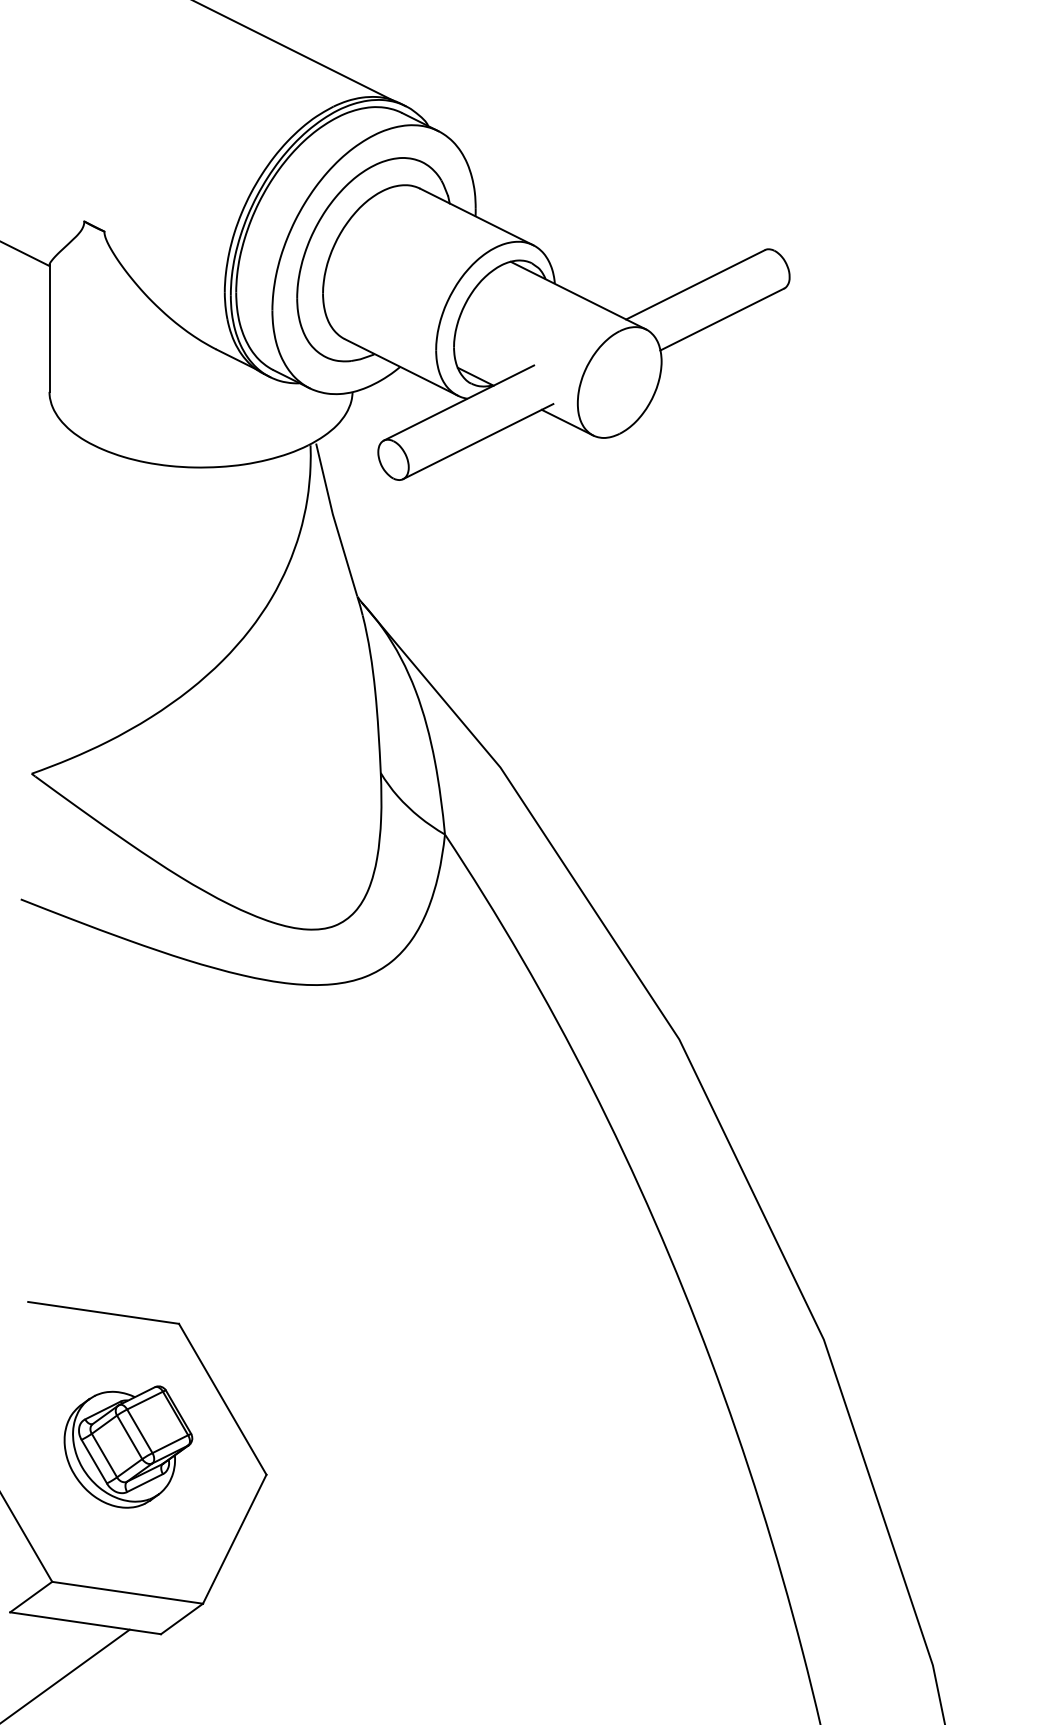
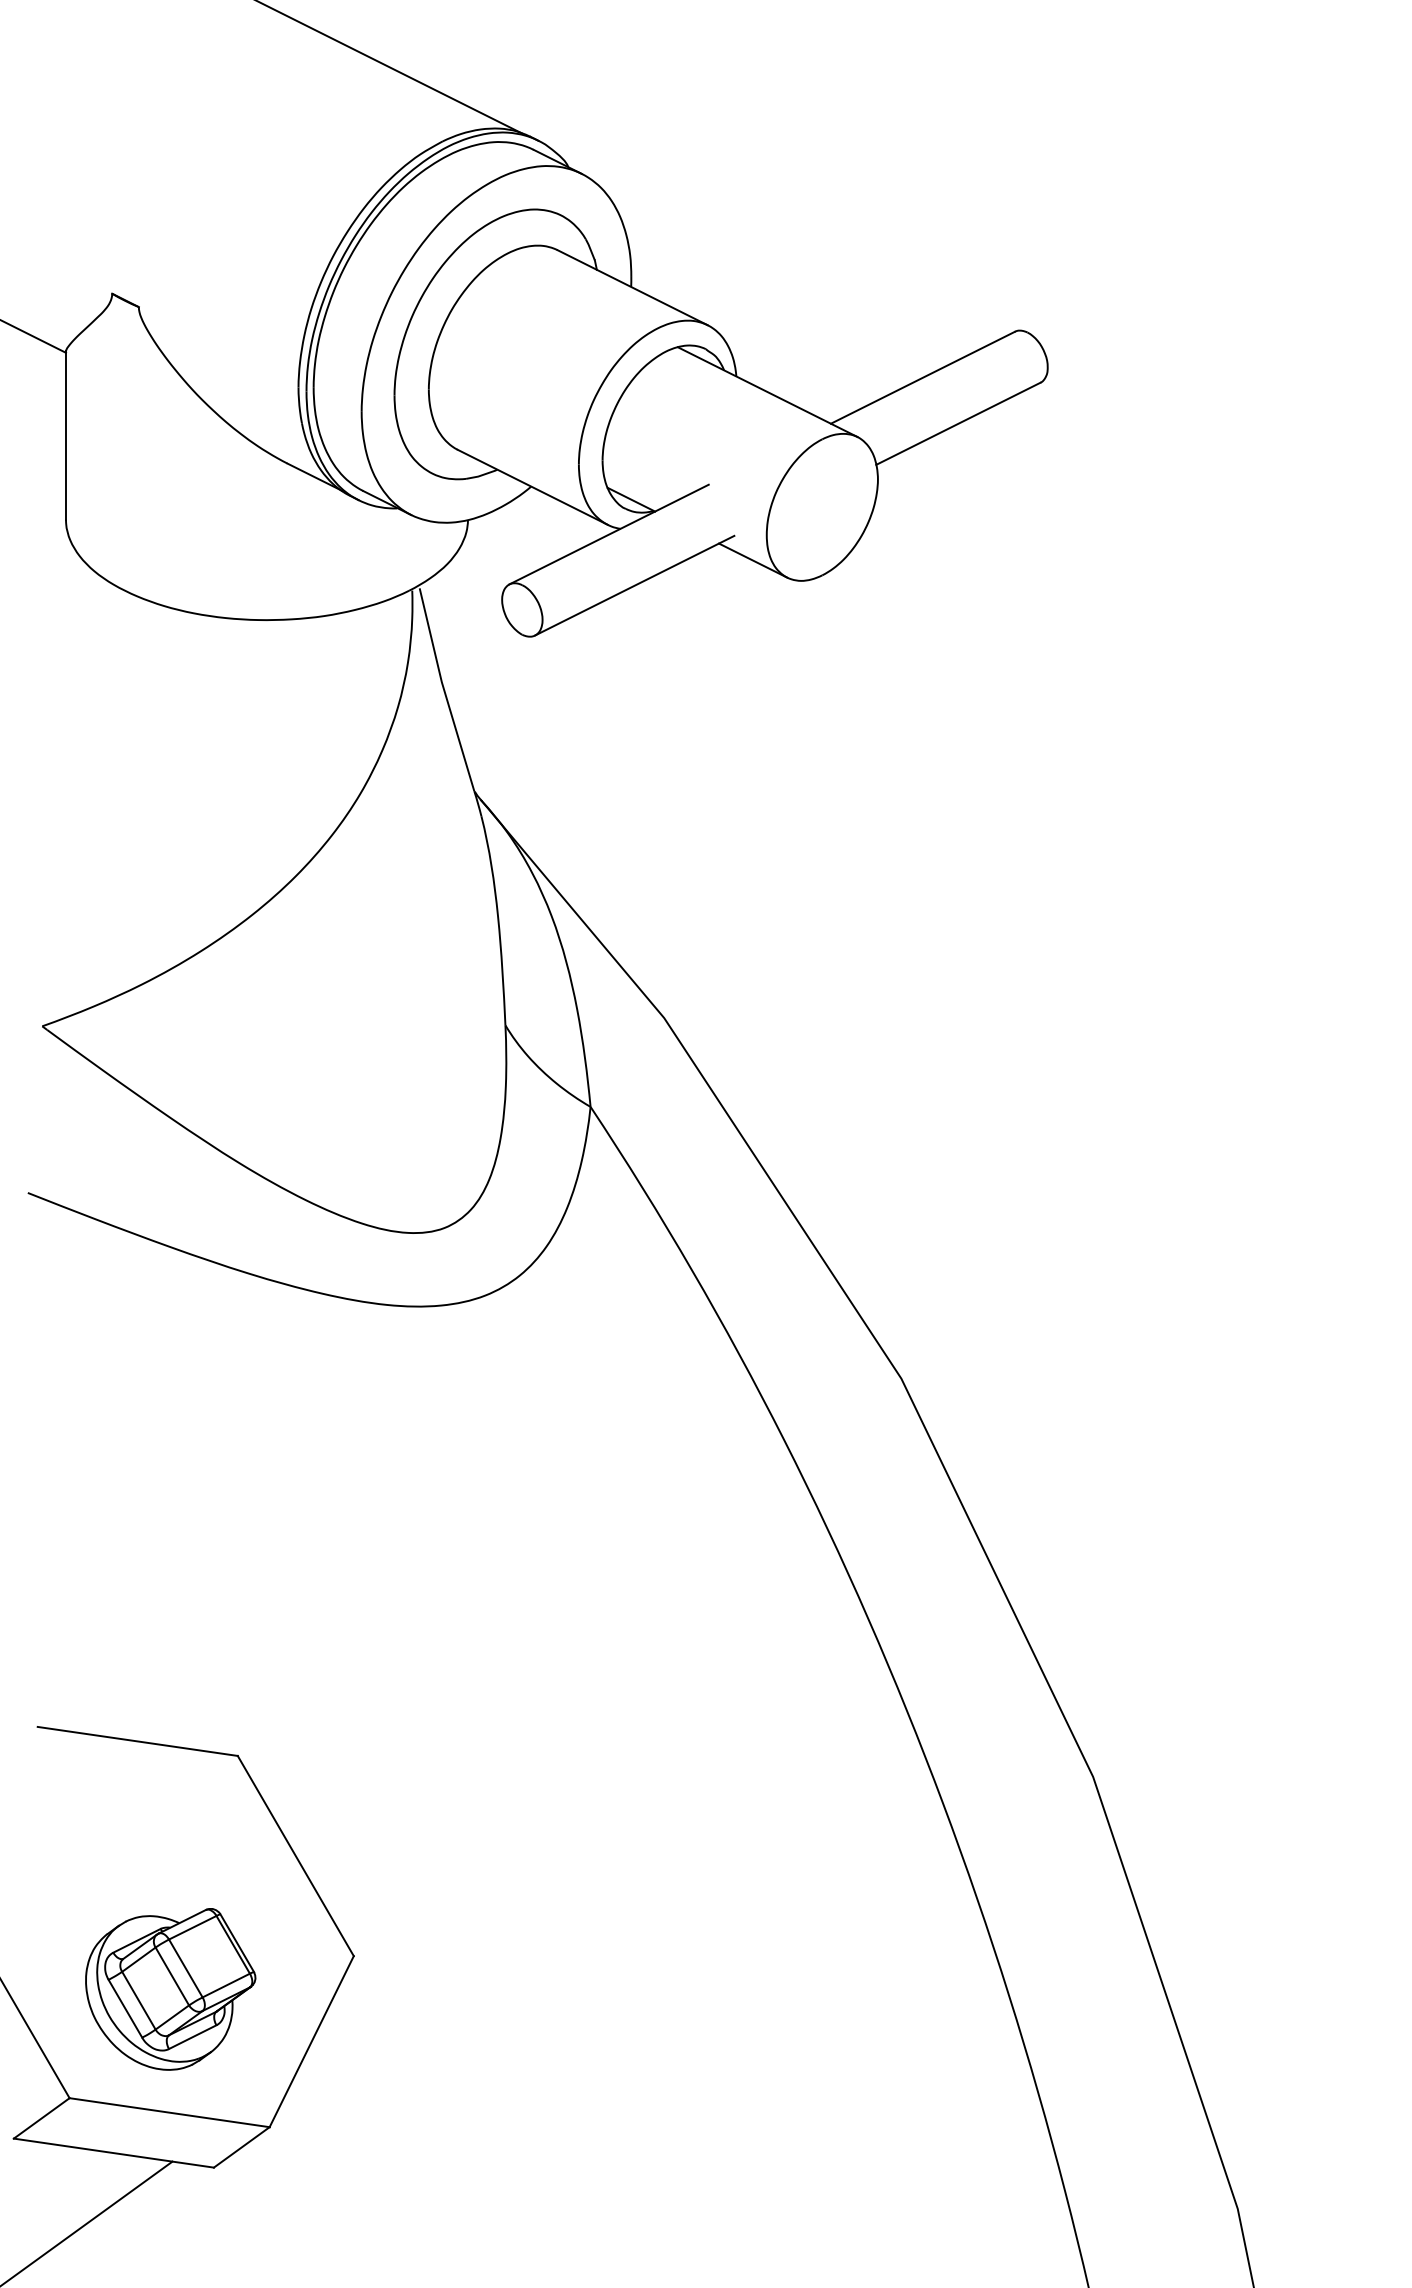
part: (128, 1447) -> (170, 1989), moved

